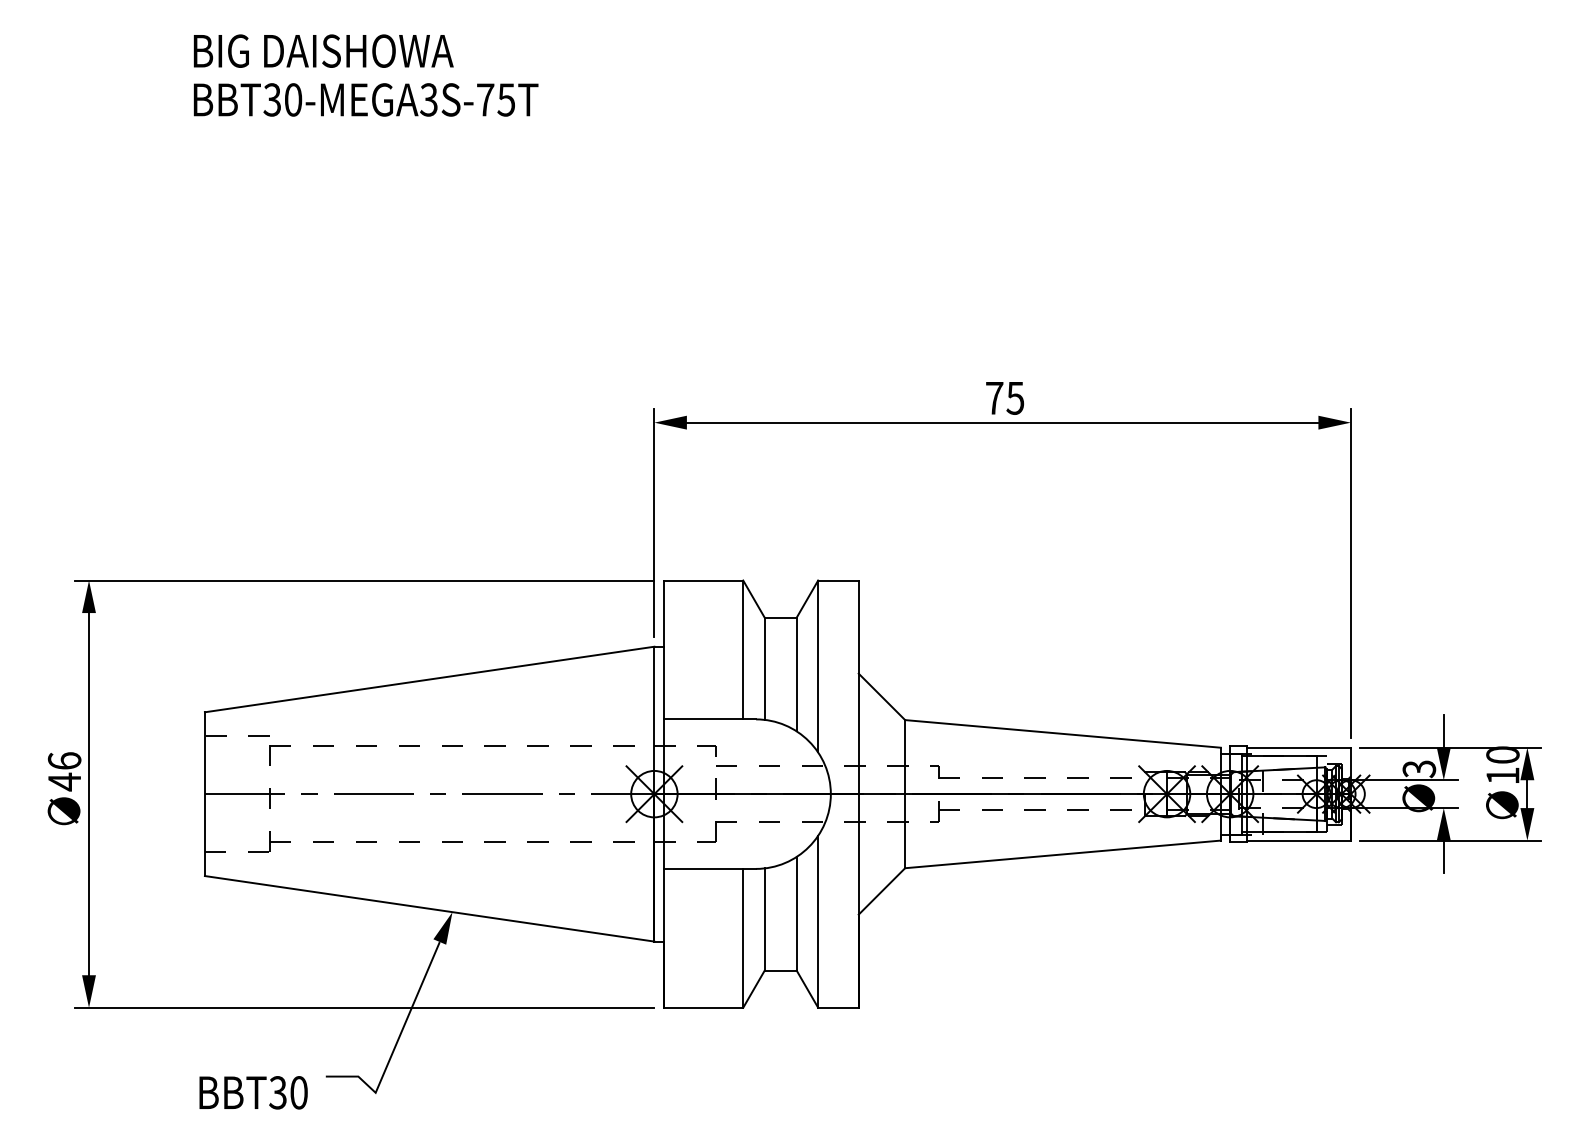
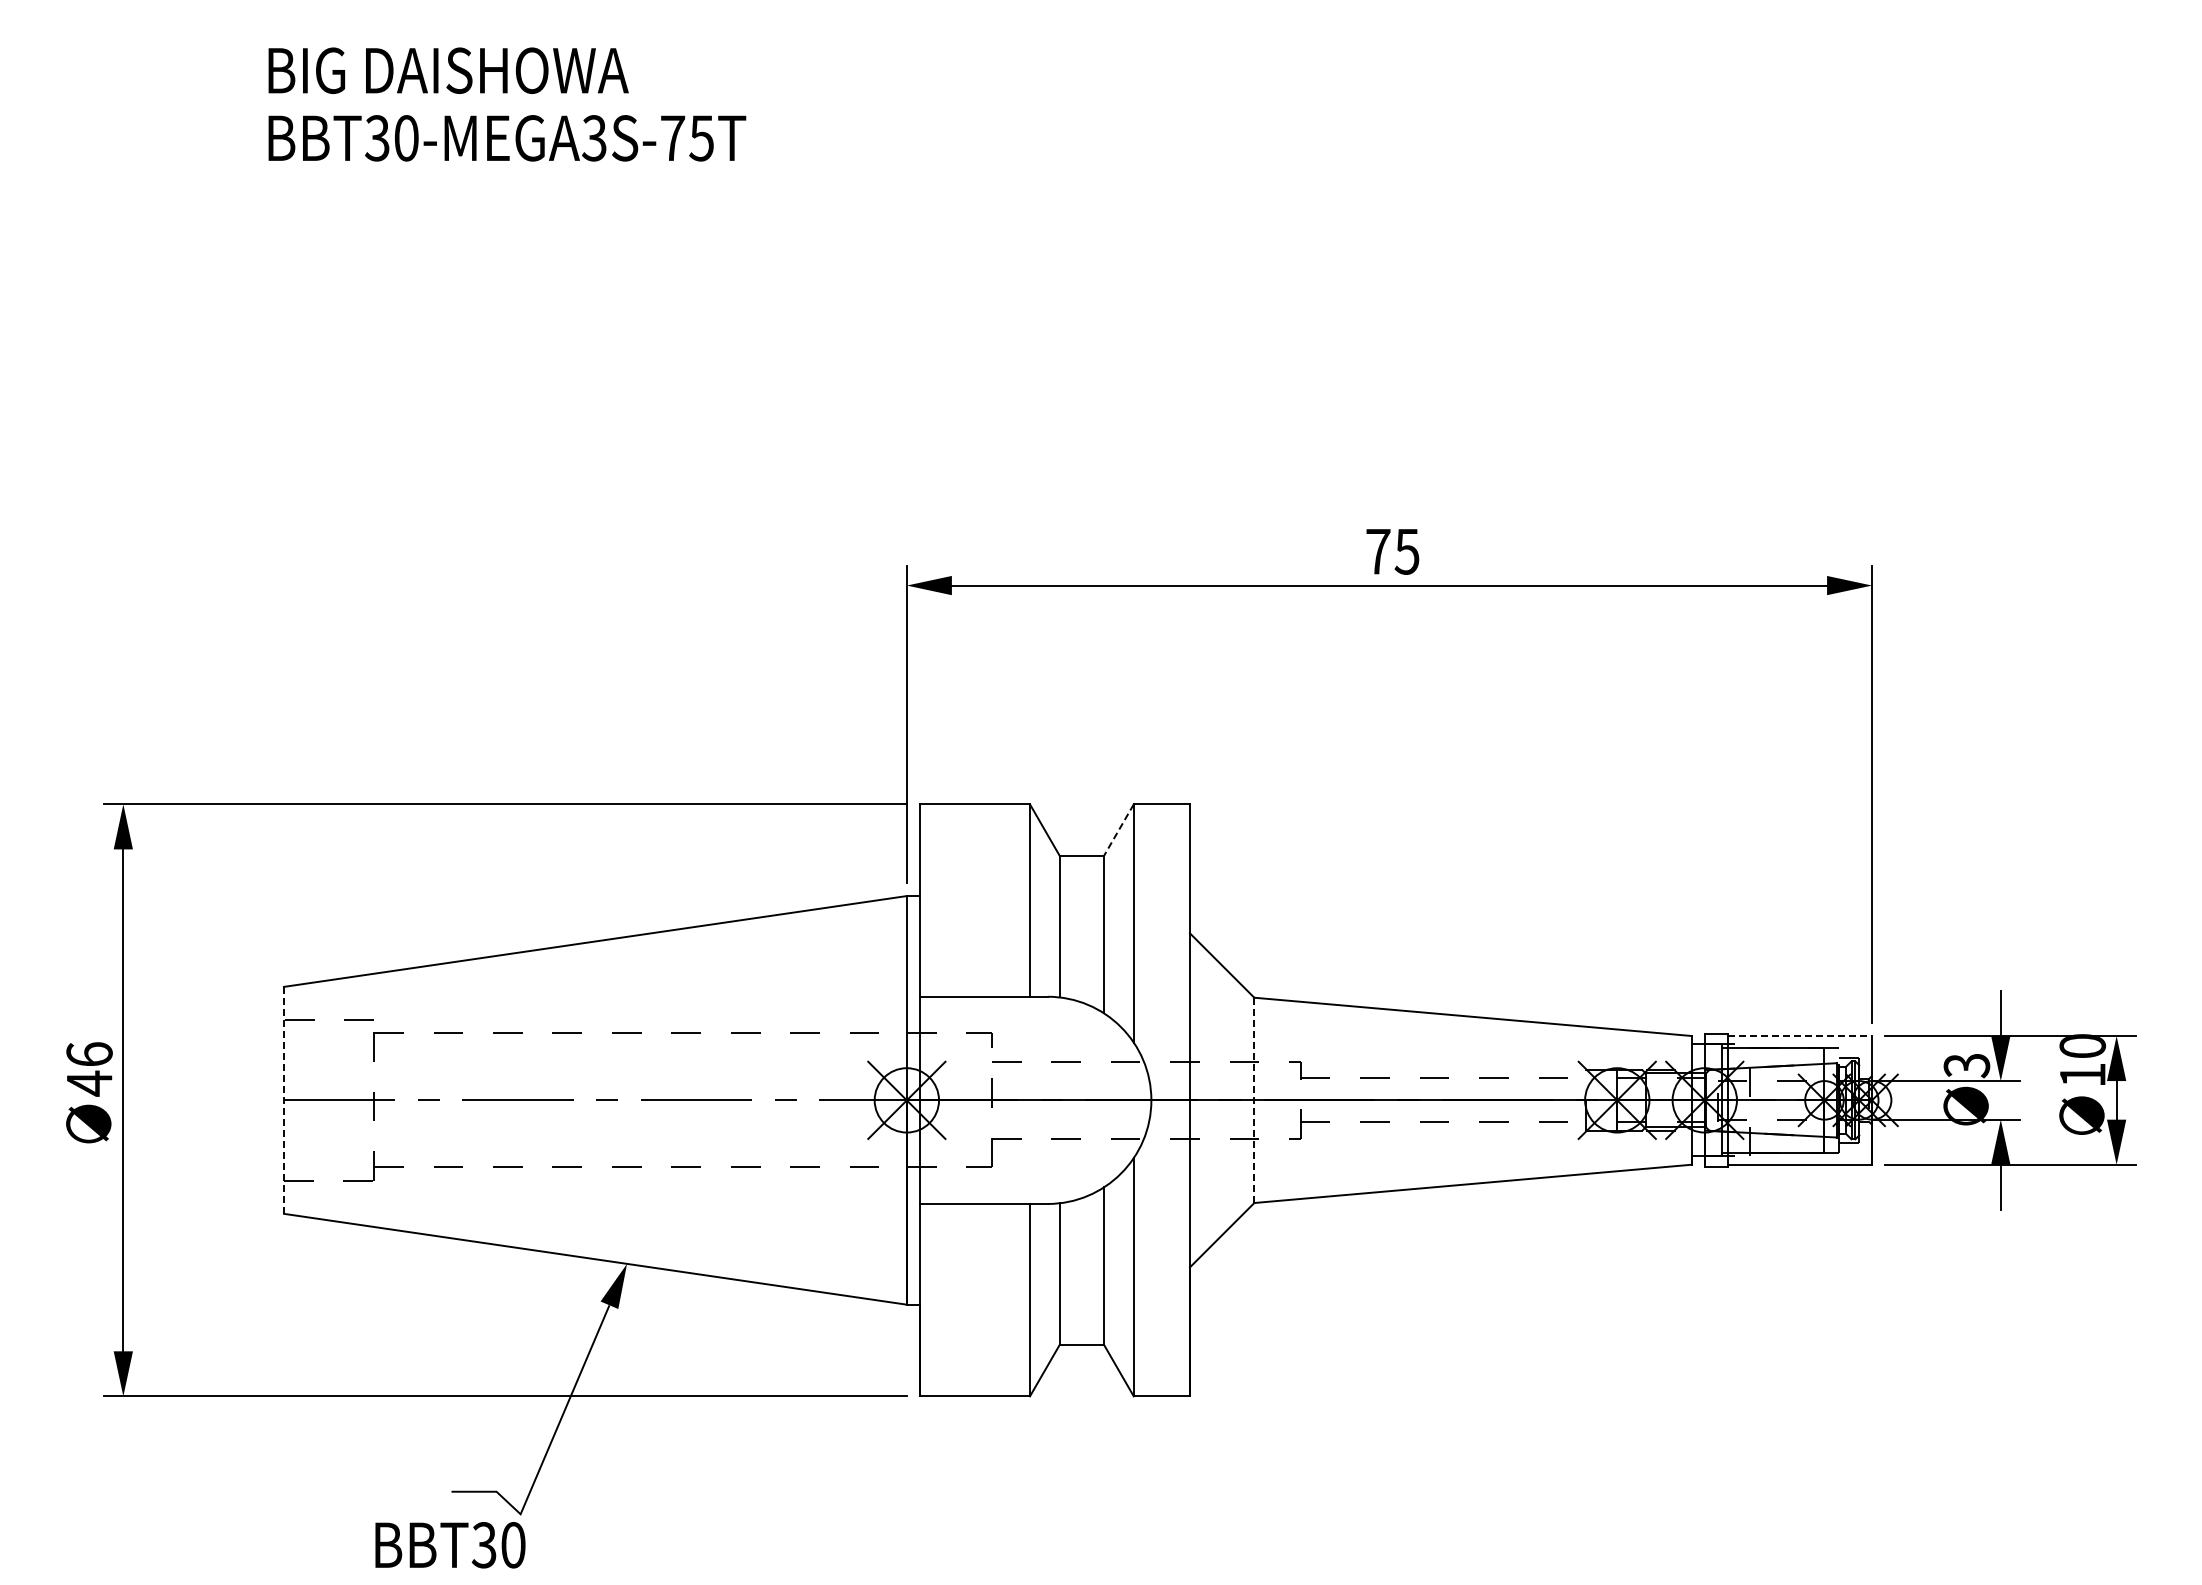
line: (807, 599) -> (1118, 830), solid -> dashed
line: (1299, 748) -> (1800, 1036), solid -> dashed
line: (204, 793) -> (283, 1099), solid -> dashed
line: (905, 794) -> (1254, 1100), solid -> dashed
text: (253, 1092) -> (450, 1545), moved

